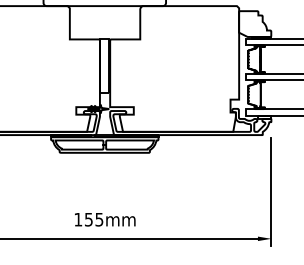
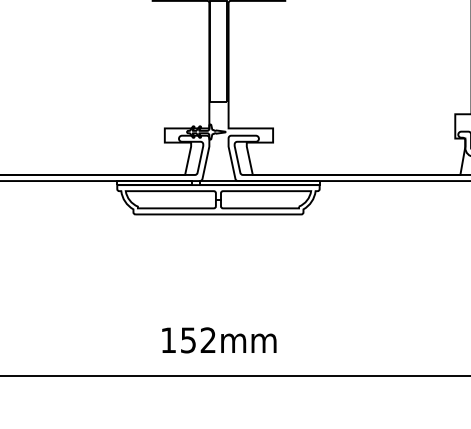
text: (99, 219) -> (208, 339), 155mm -> 152mm

